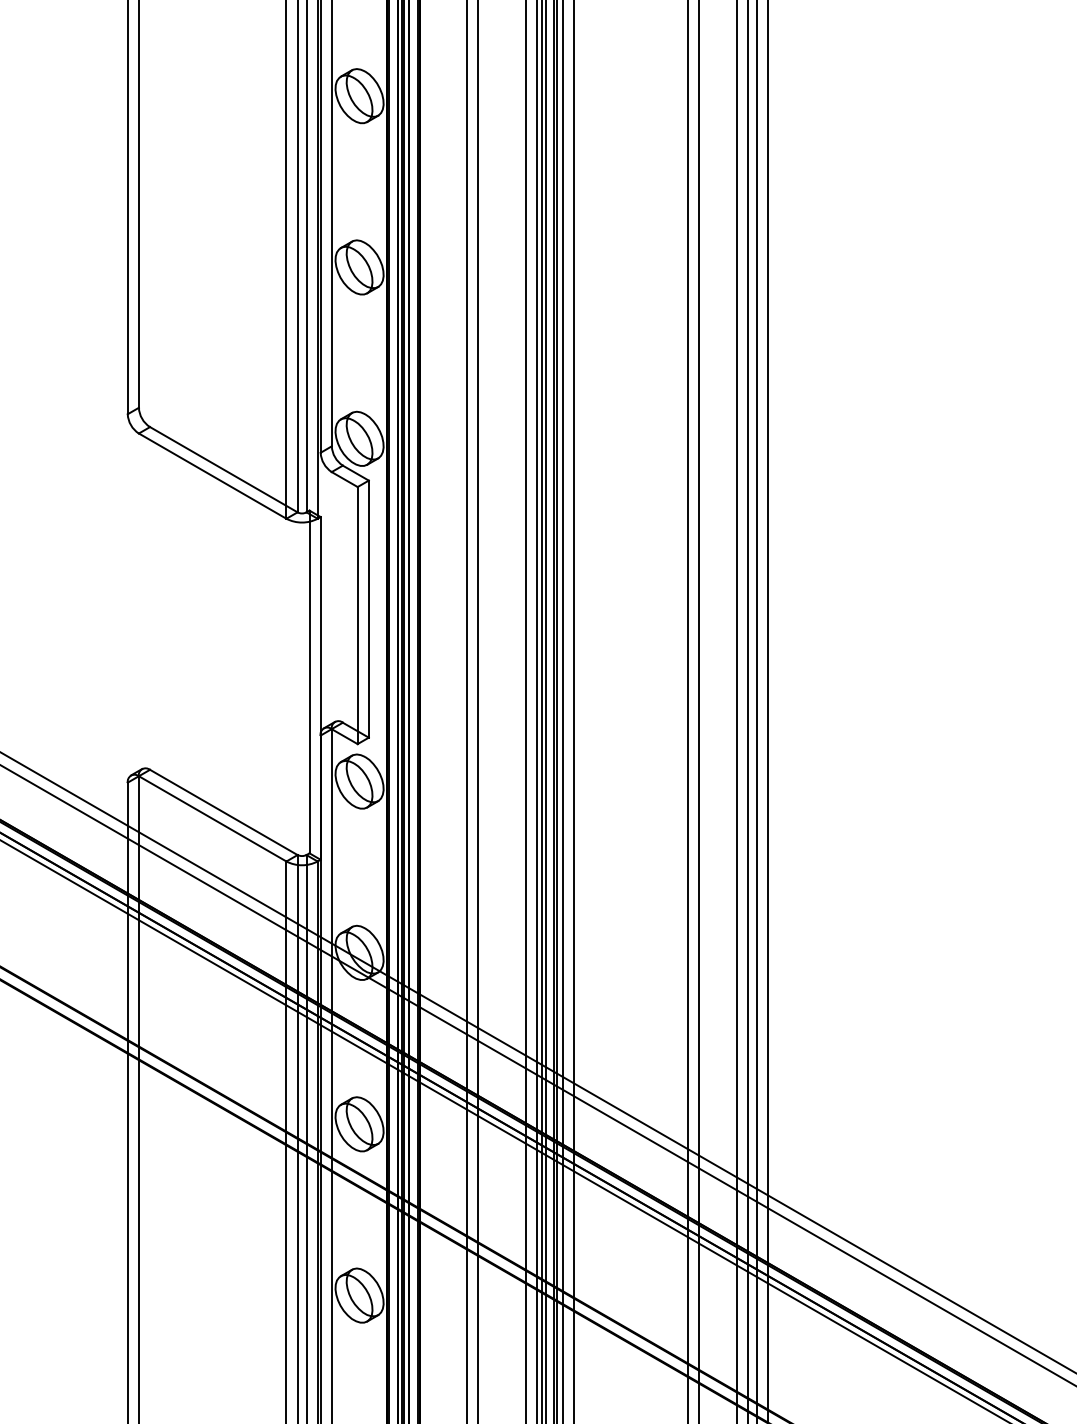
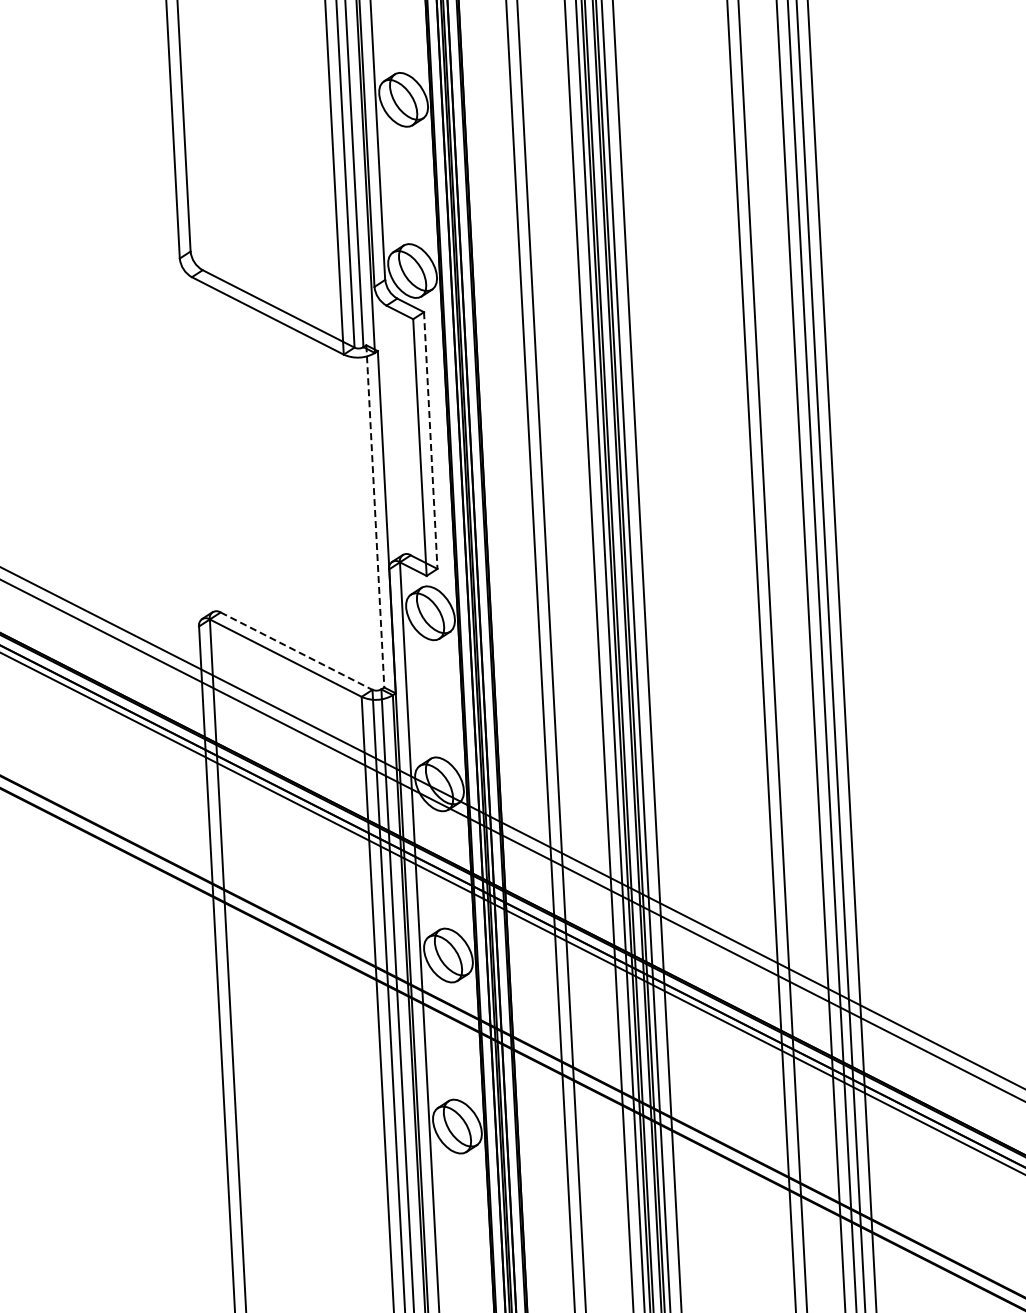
line: (368, 609) -> (430, 440), solid -> dashed
line: (309, 682) -> (375, 516), solid -> dashed
line: (224, 812) -> (297, 651), solid -> dashed

